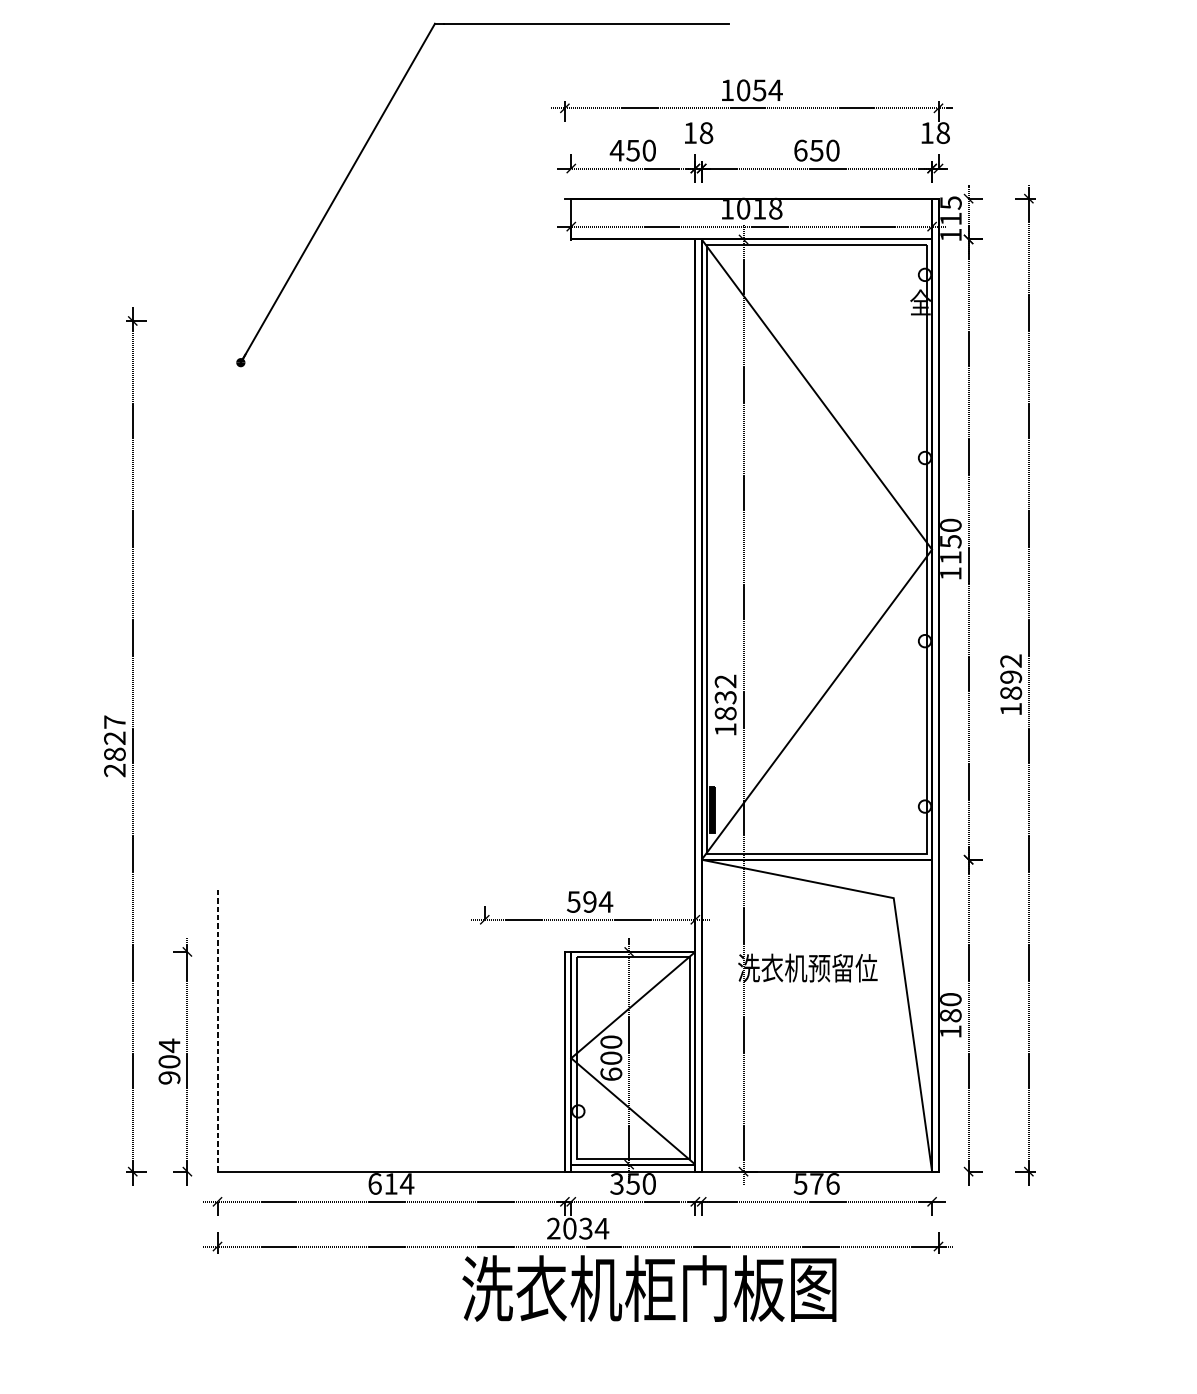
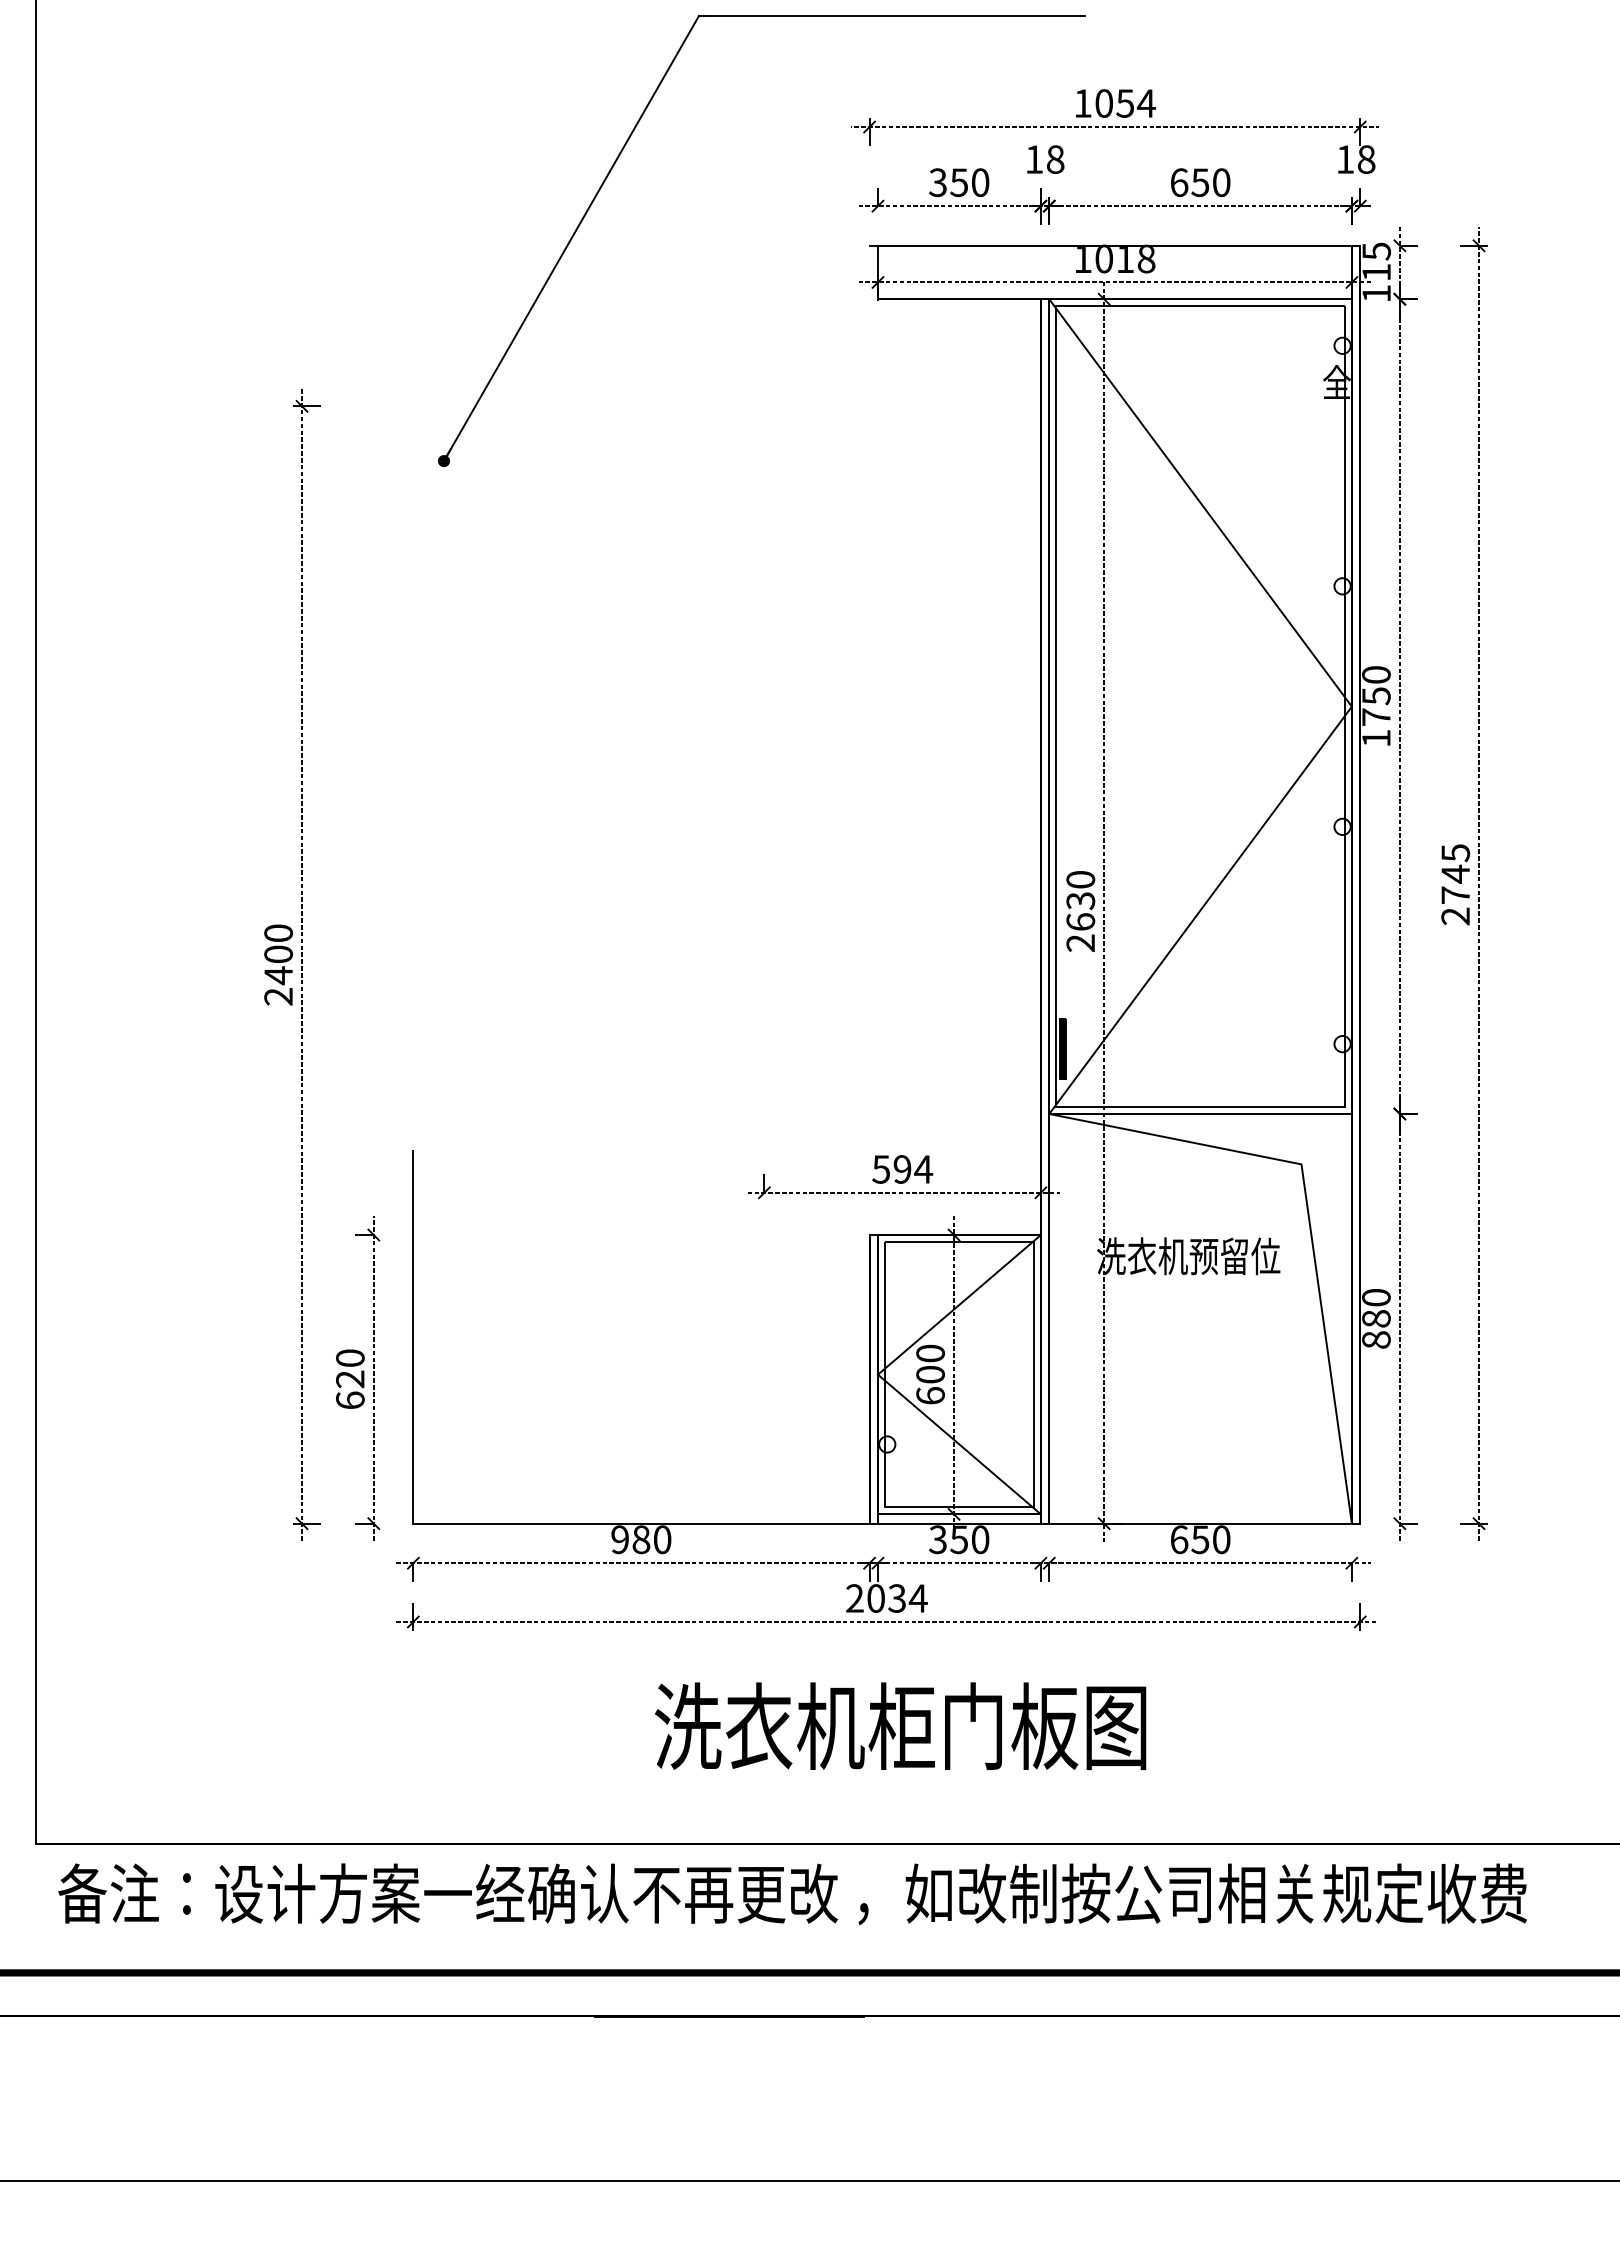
text: (616, 150) -> (937, 182), 450 -> 350
text: (950, 557) -> (1376, 716), 1150 -> 1750
text: (1010, 685) -> (1455, 884), 1892 -> 2745
text: (725, 705) -> (1080, 911), 1832 -> 2630
text: (114, 738) -> (278, 954), 2827 -> 2400
line: (217, 1029) -> (413, 1336), dashed -> solid
text: (950, 1031) -> (1376, 1339), 180 -> 880
text: (169, 1061) -> (350, 1378), 904 -> 620
text: (391, 1183) -> (641, 1539), 614 -> 980
text: (816, 1183) -> (1200, 1539), 576 -> 650
text: (649, 1288) -> (900, 1725), moved

